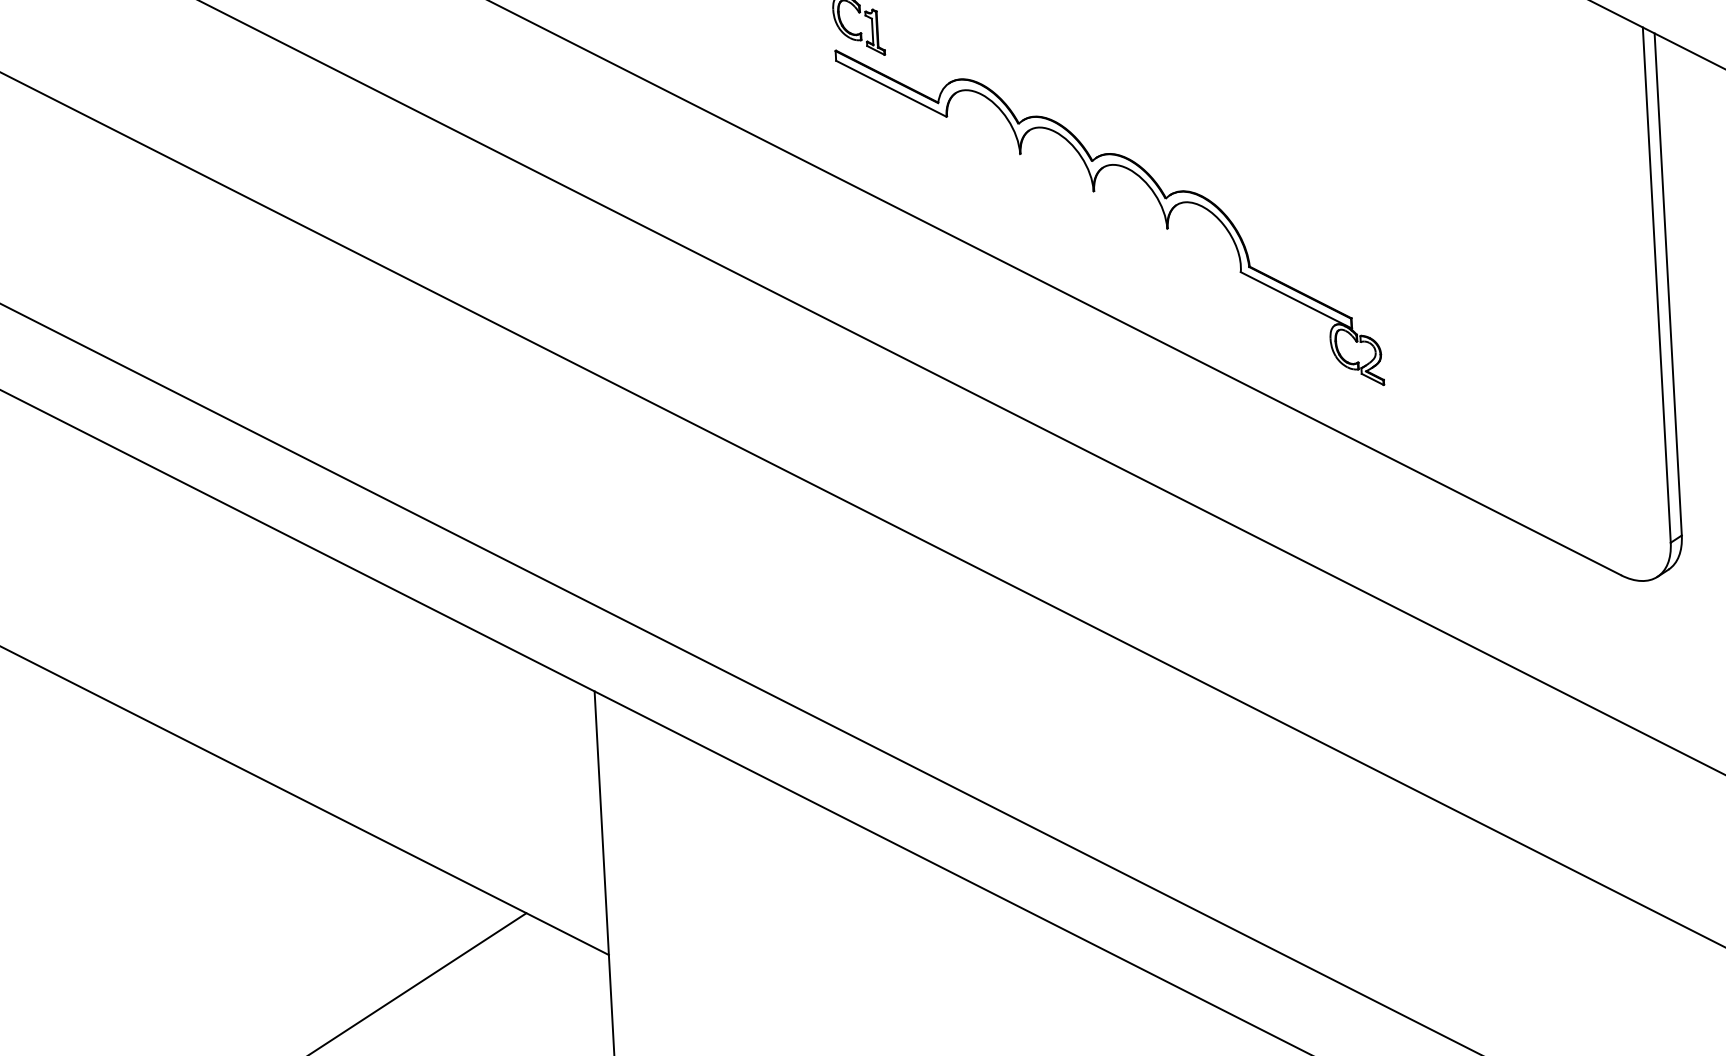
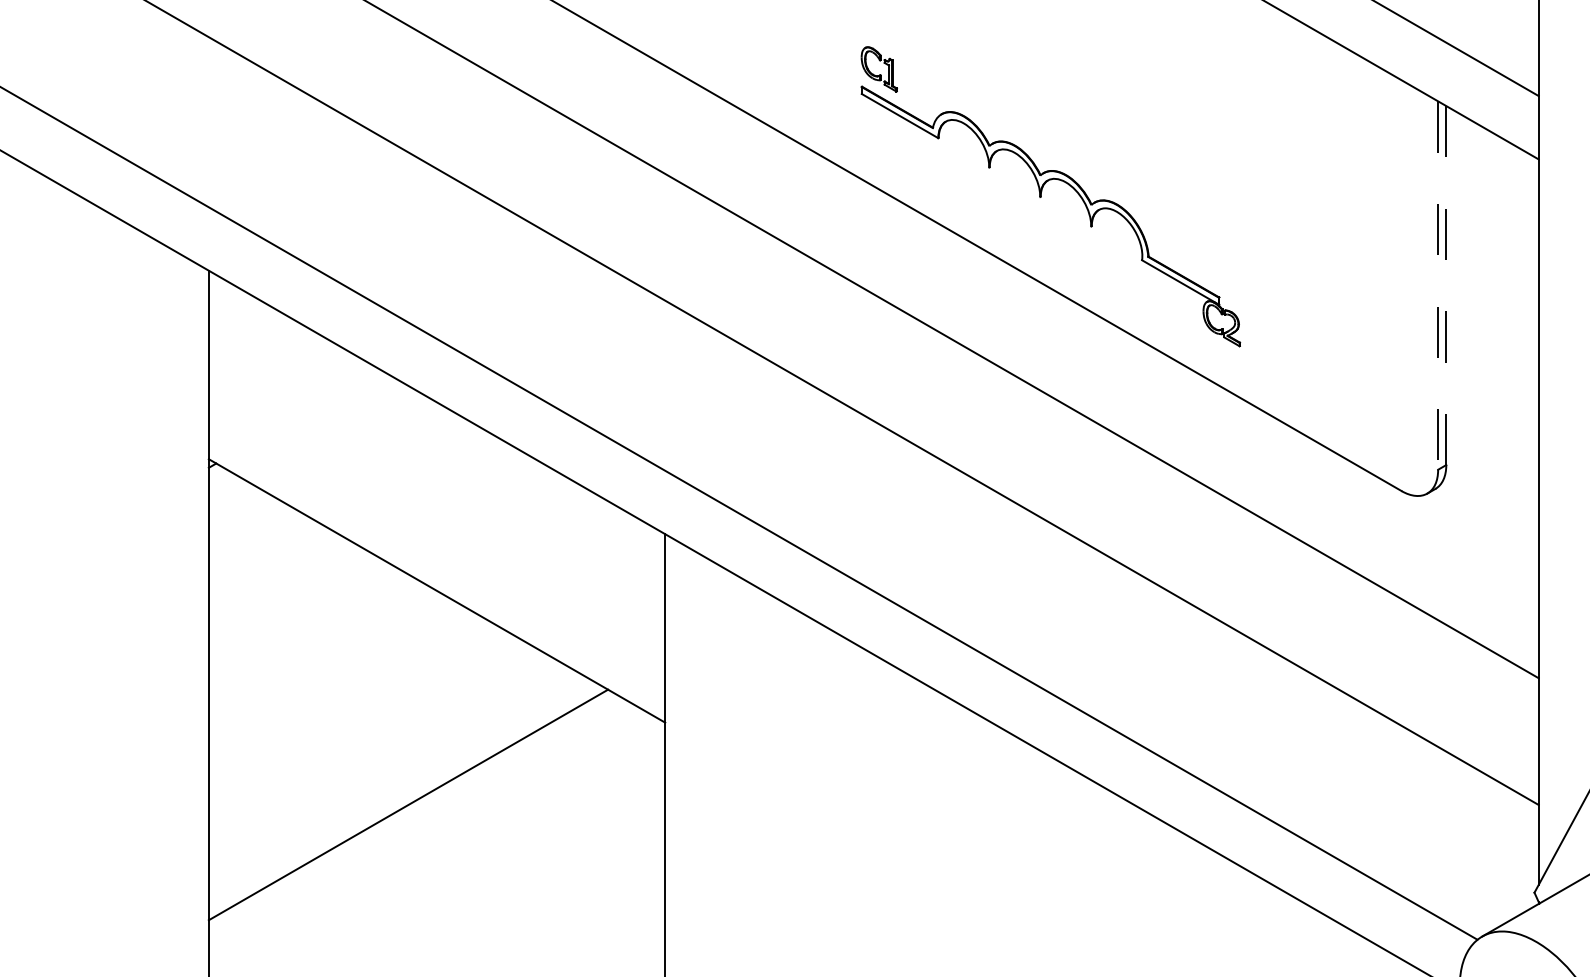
line: (1668, 285) -> (1446, 286), solid -> dashed
line: (1657, 286) -> (1438, 286), solid -> dashed

